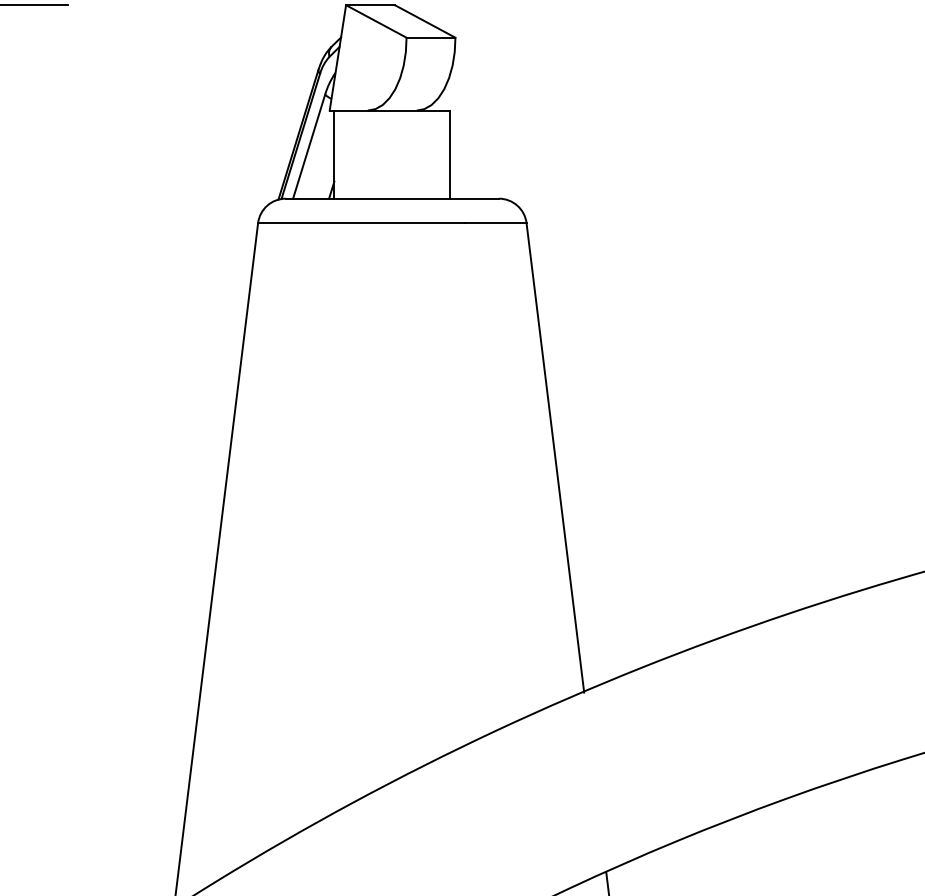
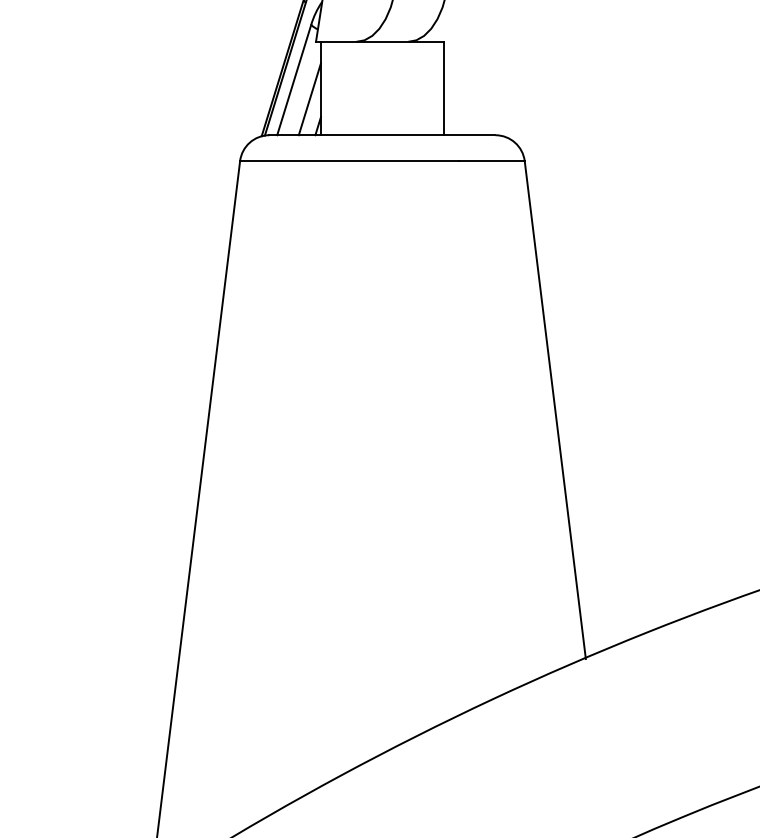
line: (323, 164) -> (309, 99), added

